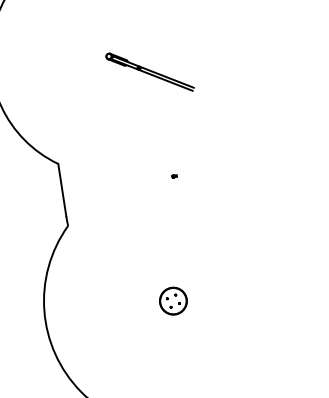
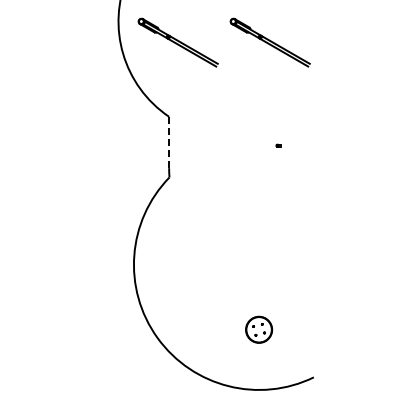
part: (55, 86) -> (177, 42), added
line: (62, 190) -> (169, 142), solid -> dashed
part: (173, 300) -> (259, 329), moved

